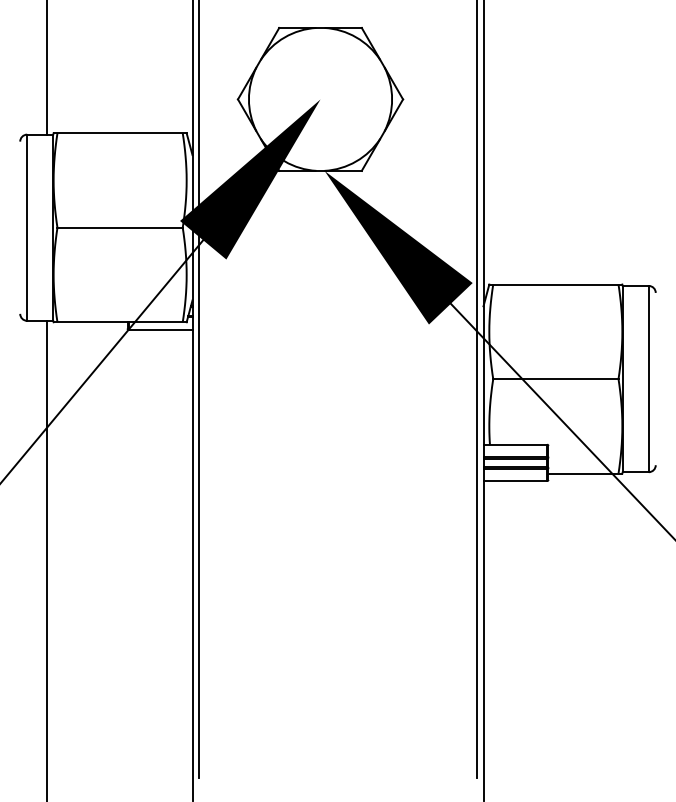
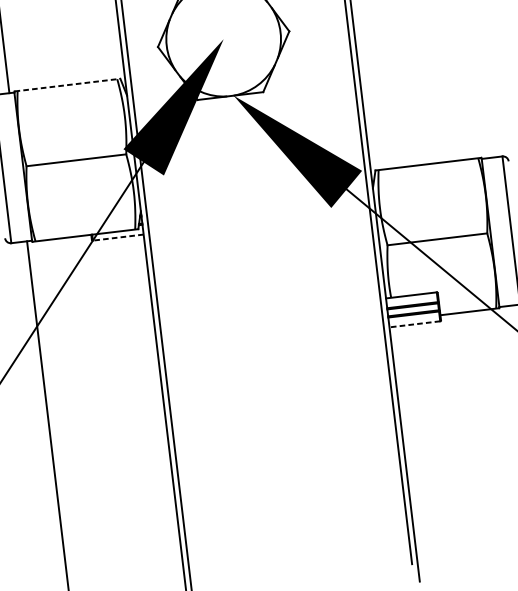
line: (120, 133) -> (67, 85), solid -> dashed
line: (160, 329) -> (118, 237), solid -> dashed
line: (515, 481) -> (414, 324), solid -> dashed

